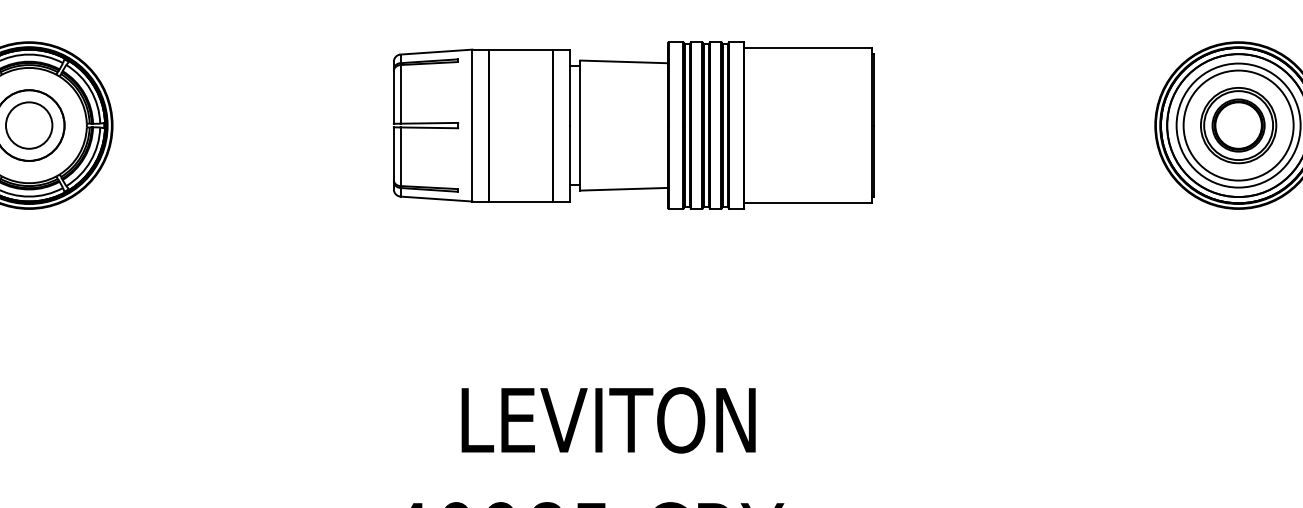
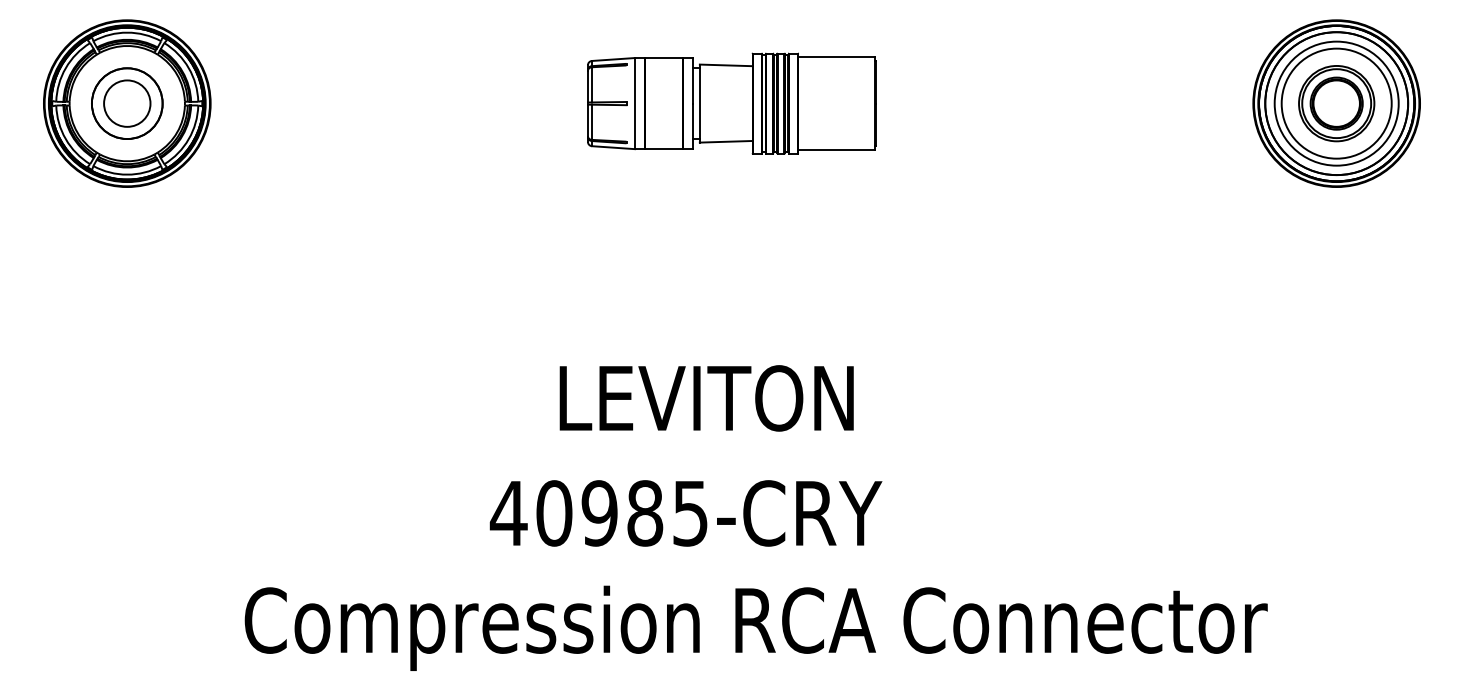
part: (633, 125) -> (731, 103), size x0.6

